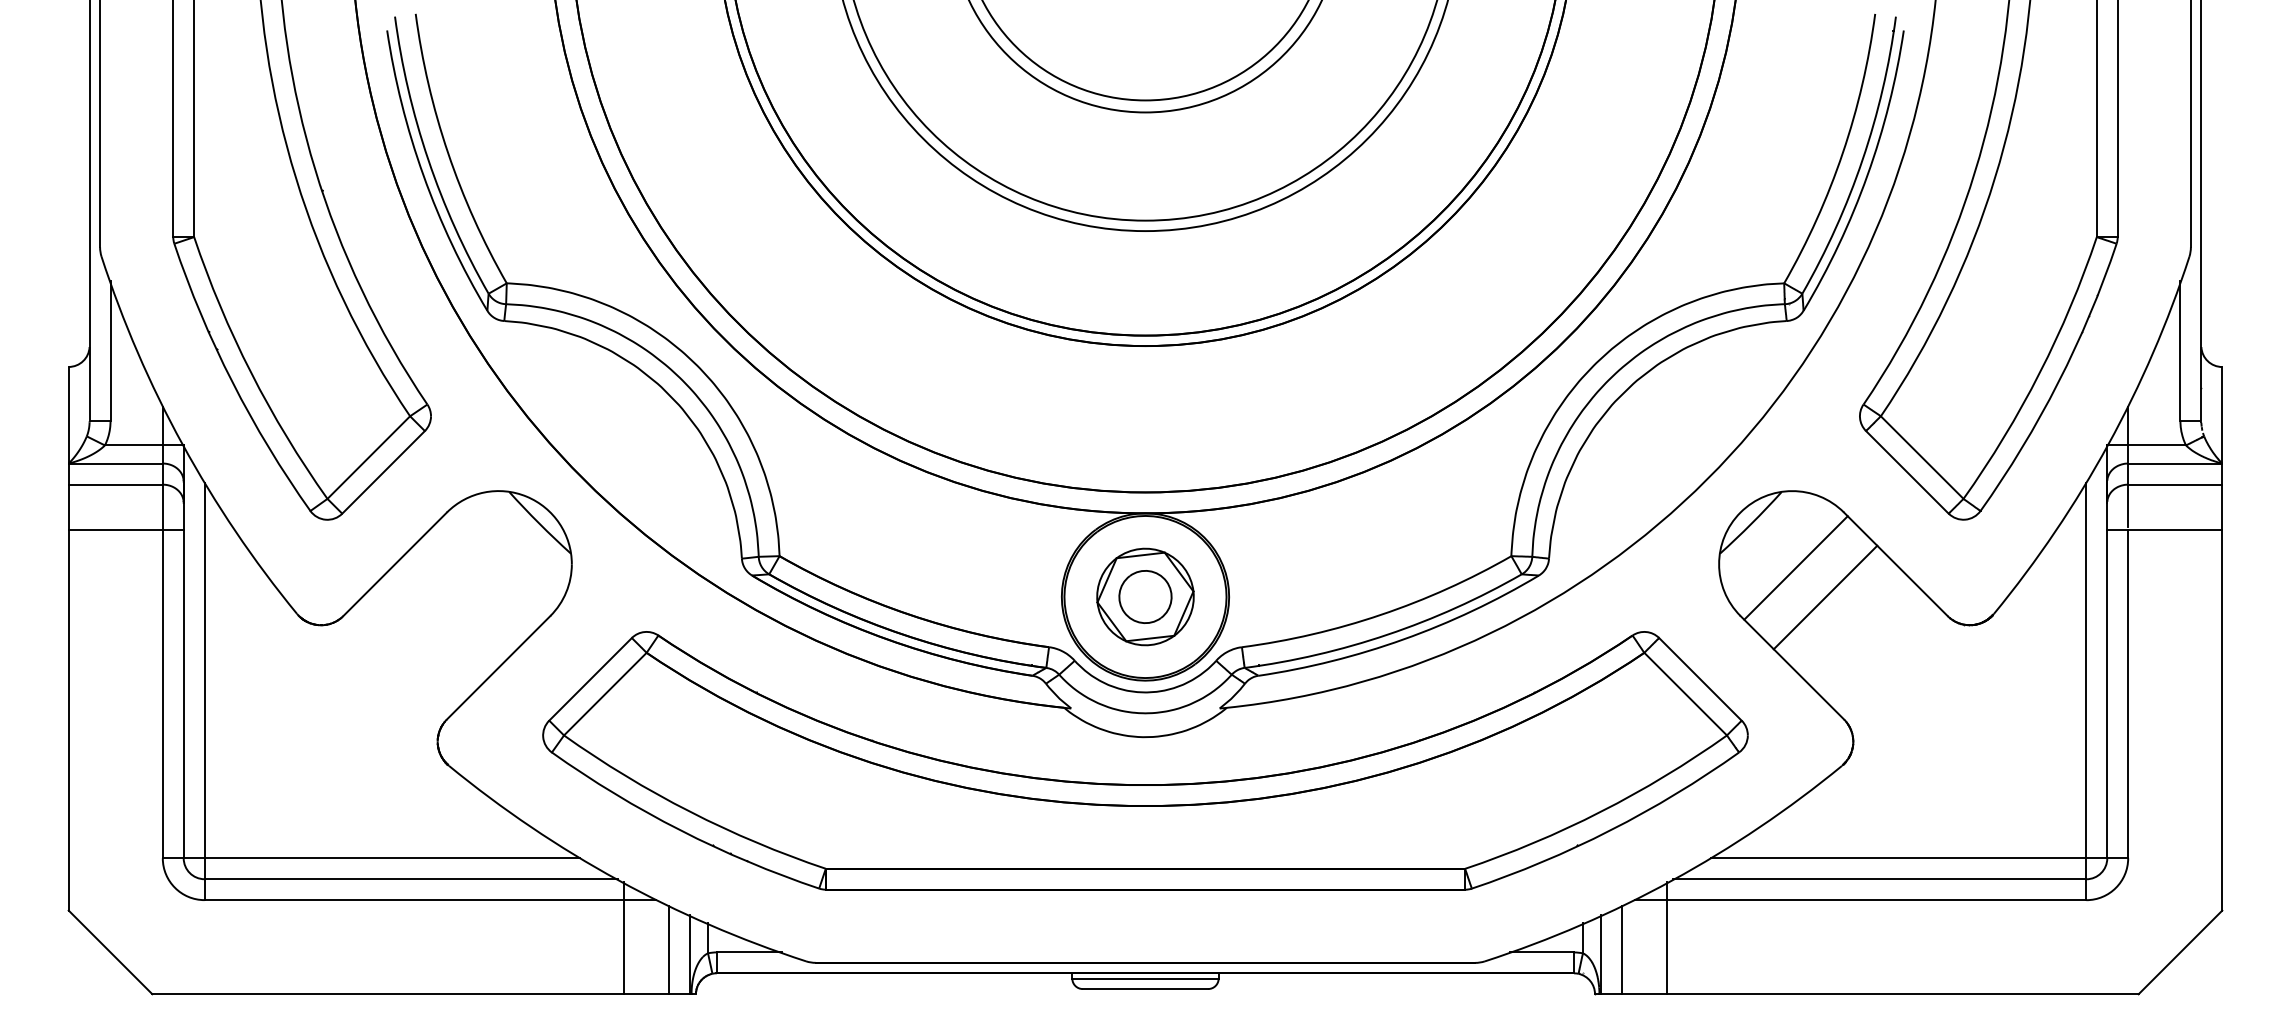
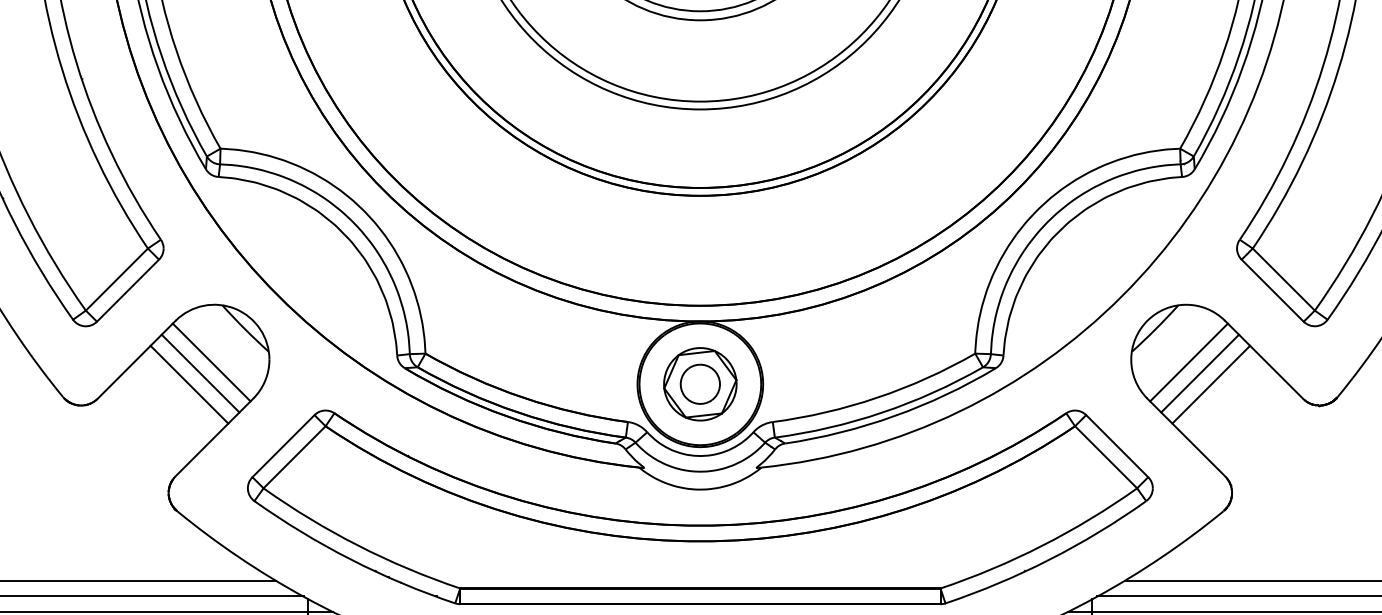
line: (494, 567) -> (211, 362), added
line: (479, 582) -> (200, 373), added
line: (1810, 582) -> (1199, 373), added
line: (465, 597) -> (189, 384), added

